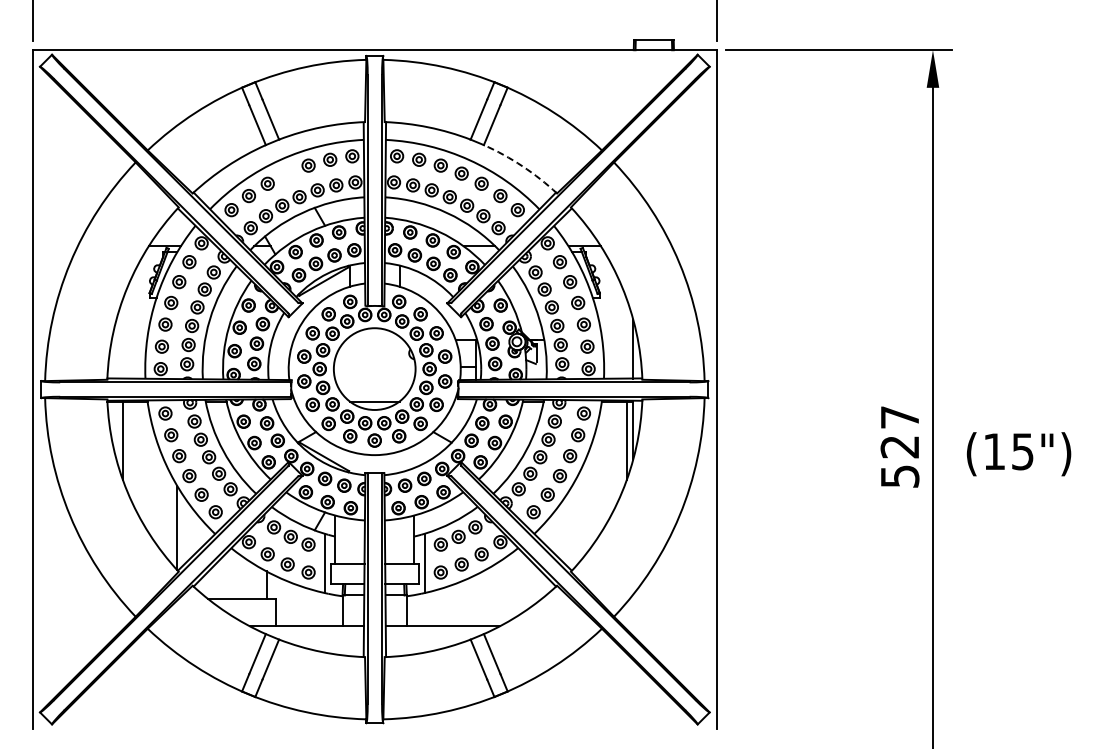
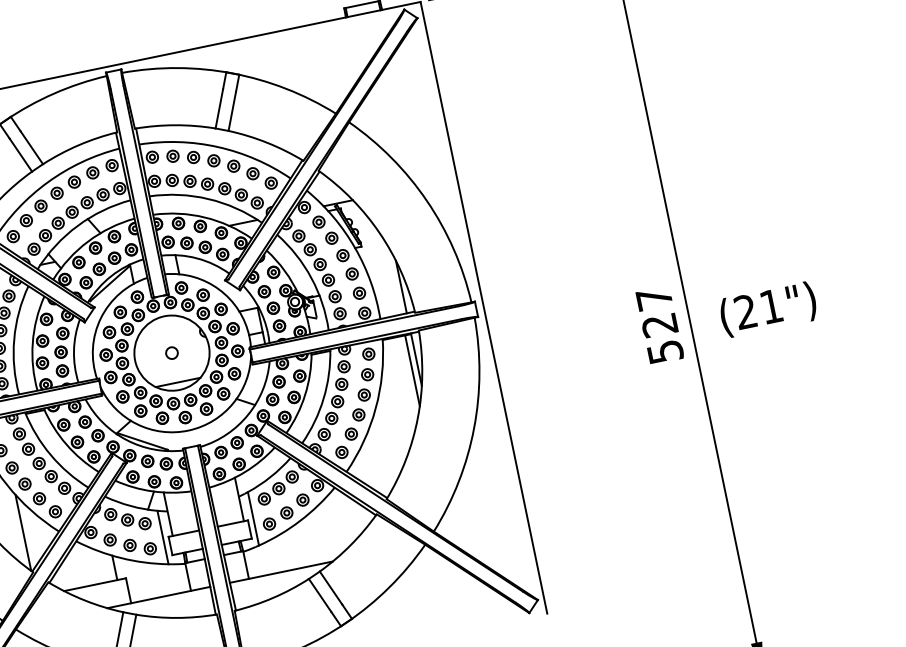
arc: (522, 166) -> (267, 143), dashed -> solid
part: (287, 173) -> (56, 193), added
circle: (374, 368) -> (171, 352), added
text: (1008, 451) -> (758, 309), (15") -> (21")

